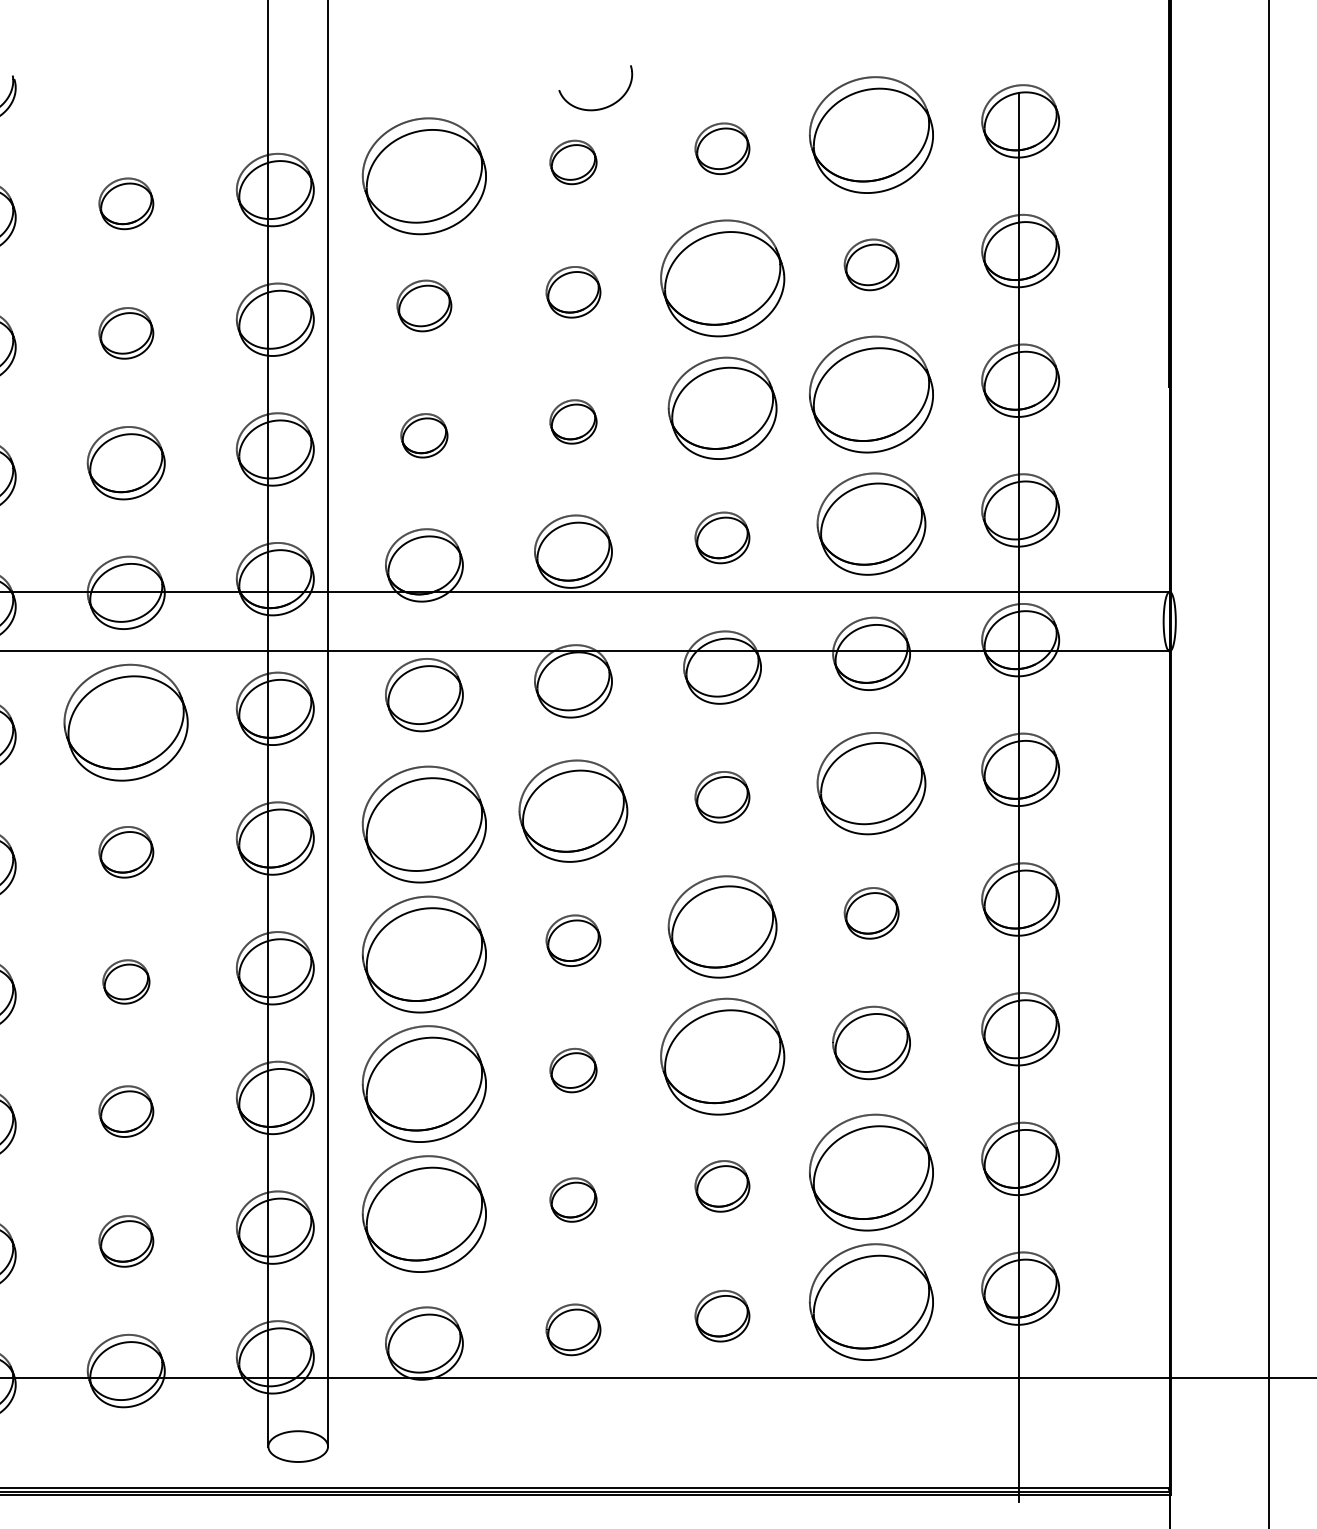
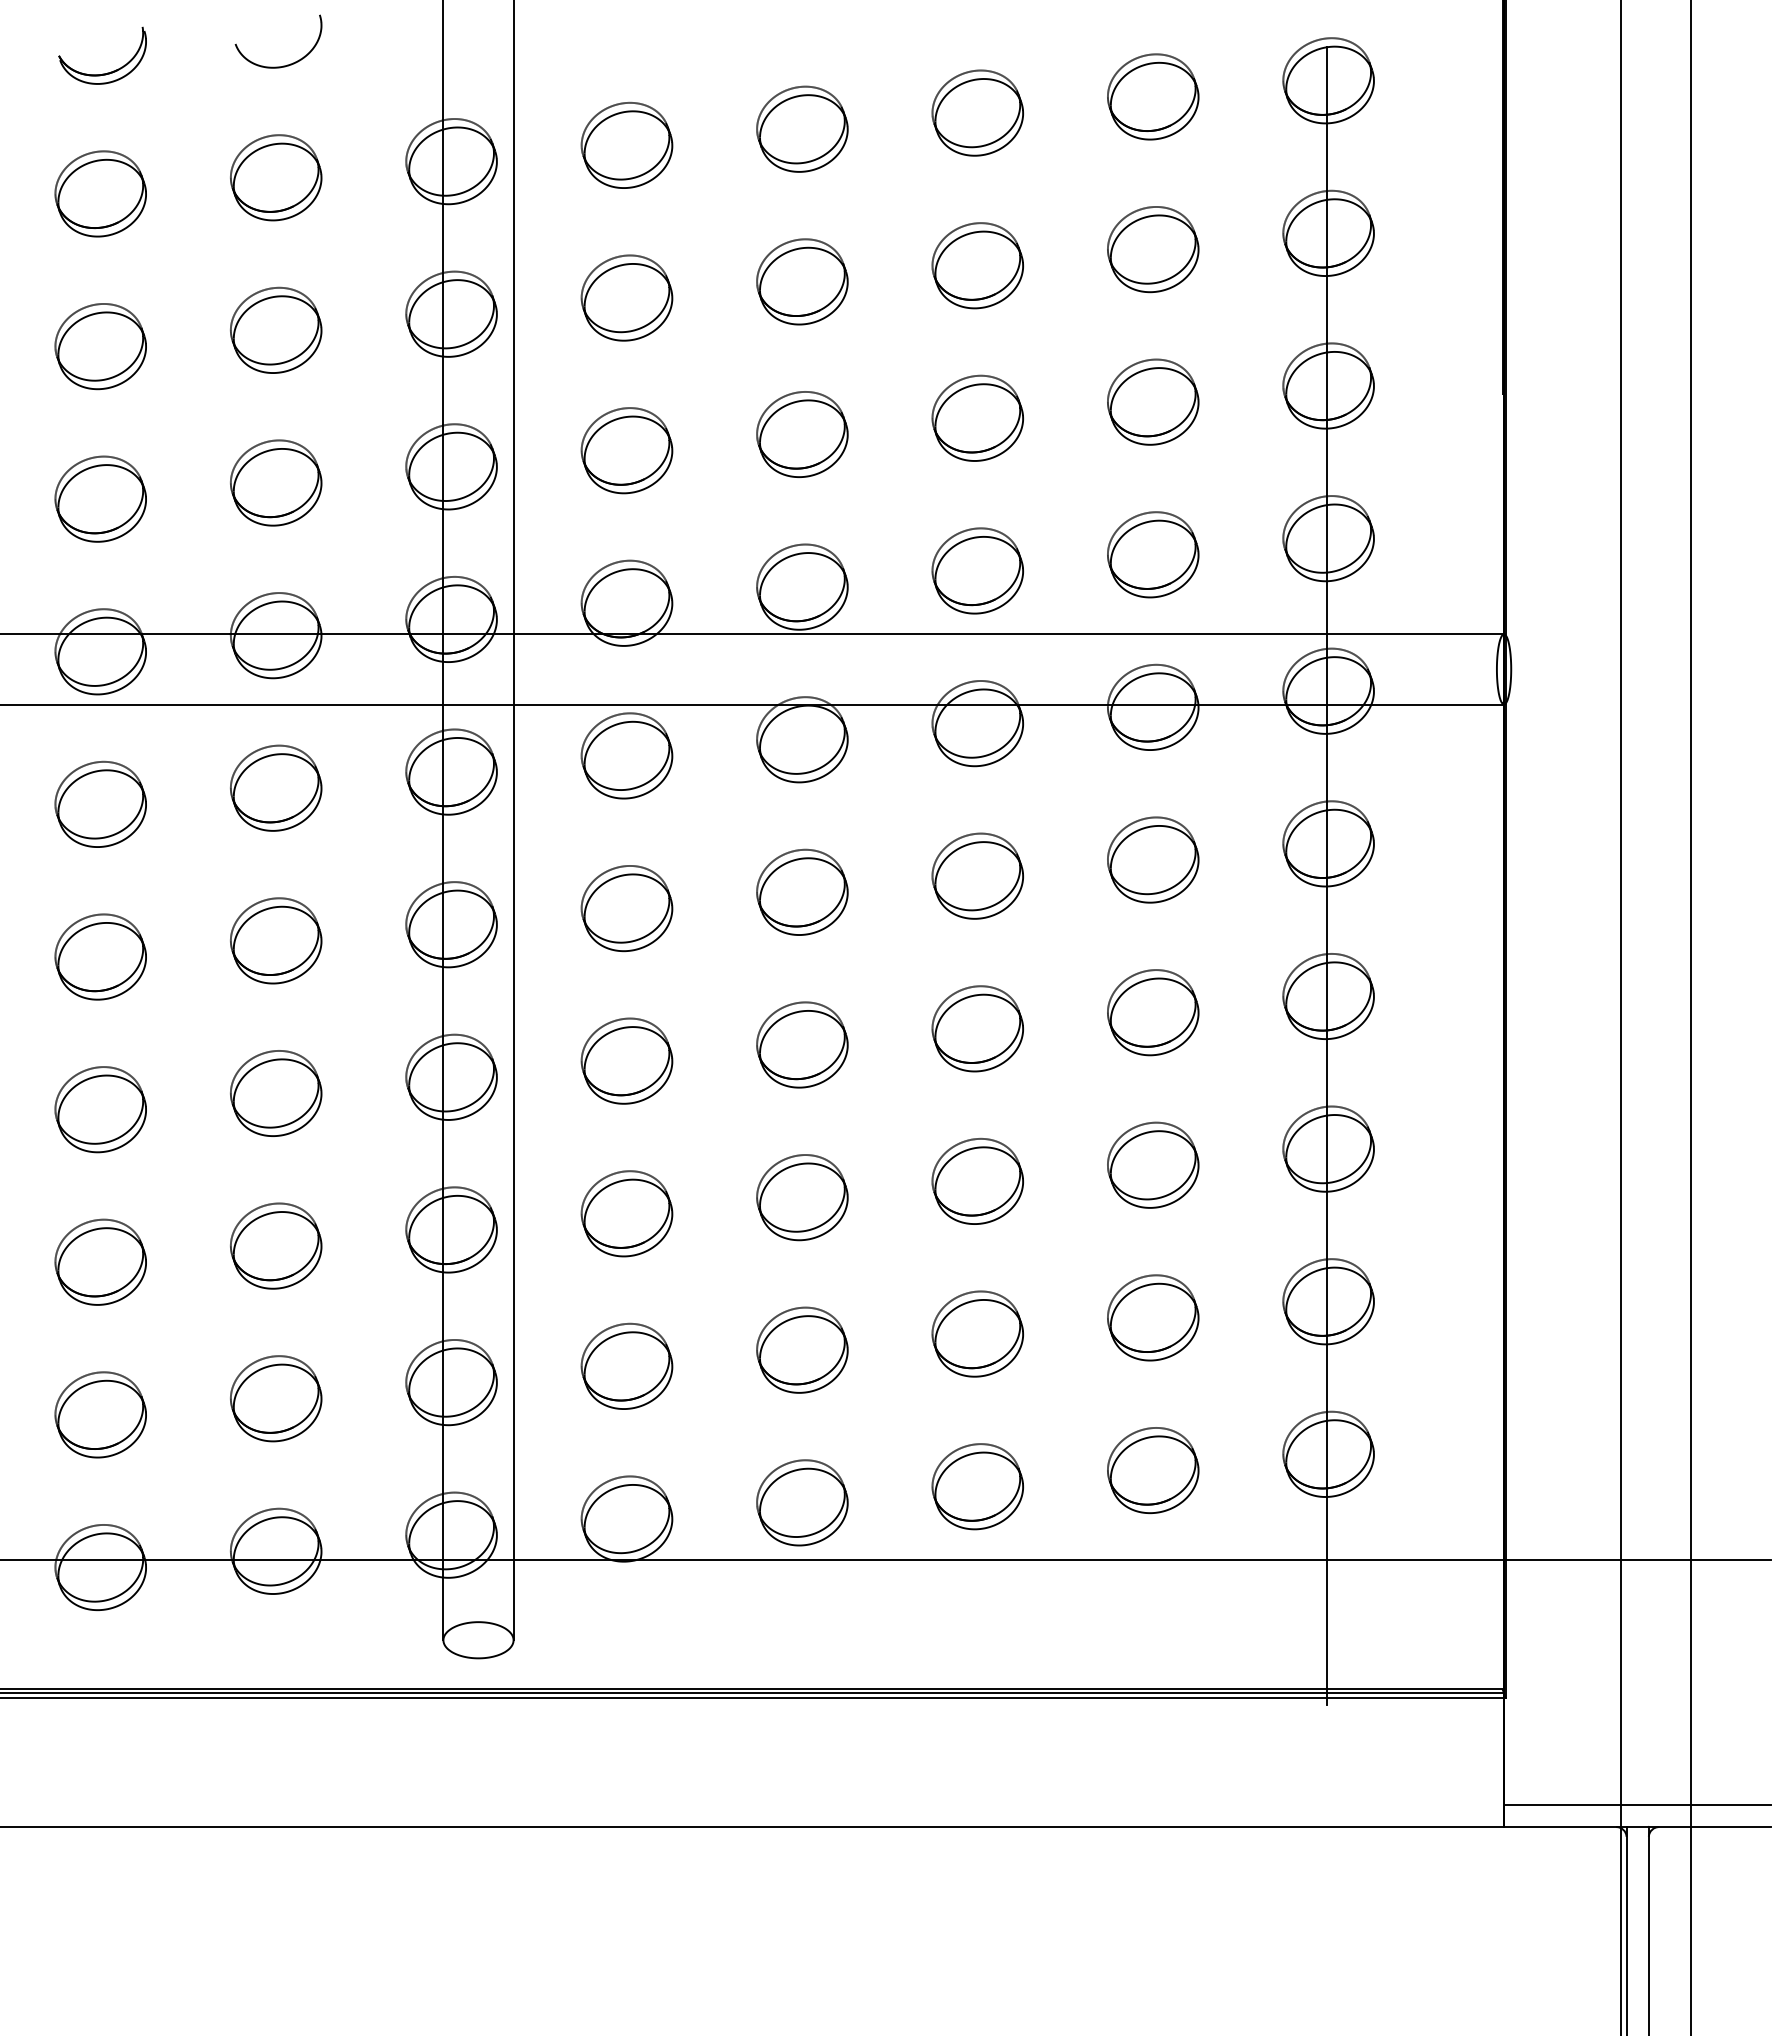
curve: (599, 108) -> (283, 65), moved
part: (871, 134) -> (1153, 96), size x0.62
part: (722, 148) -> (977, 112), size x1.43
part: (573, 161) -> (802, 128), size x1.67
part: (423, 176) -> (626, 145), size x0.62
part: (126, 203) -> (276, 177), size x1.43
part: (871, 264) -> (1153, 249), size x1.43
part: (722, 278) -> (977, 265), size x0.62
part: (573, 291) -> (802, 281), size x1.43
part: (423, 305) -> (626, 297), size x1.43
part: (126, 332) -> (276, 329), size x1.43
part: (871, 393) -> (1153, 401), size x0.62
part: (722, 407) -> (977, 417), size x0.71
part: (573, 421) -> (802, 434), size x1.67
part: (423, 435) -> (626, 450), size x1.67
part: (871, 523) -> (1153, 554), size x0.71
part: (722, 537) -> (977, 570), size x1.43
part: (126, 721) -> (276, 787), size x0.62
part: (871, 783) -> (1153, 859), size x0.71
part: (722, 796) -> (977, 875), size x1.43
part: (573, 810) -> (802, 891), size x0.71
part: (423, 824) -> (626, 908), size x0.62
part: (126, 851) -> (276, 940), size x1.43
part: (871, 913) -> (1153, 1012), size x1.43
part: (722, 926) -> (977, 1028), size x0.71
part: (573, 940) -> (802, 1044), size x1.43
part: (423, 953) -> (626, 1060), size x0.62
part: (126, 981) -> (276, 1093), size x1.67
part: (722, 1056) -> (977, 1181), size x0.62
part: (573, 1070) -> (802, 1197), size x1.67
part: (423, 1083) -> (626, 1213), size x0.62
part: (126, 1111) -> (276, 1245), size x1.43
part: (871, 1172) -> (1153, 1317), size x0.62
part: (722, 1185) -> (977, 1333), size x1.43
part: (573, 1199) -> (802, 1349), size x1.67
part: (423, 1213) -> (626, 1365), size x0.62
part: (126, 1241) -> (276, 1398), size x1.43
part: (871, 1302) -> (1153, 1470), size x0.62
part: (722, 1315) -> (977, 1486), size x1.43
part: (573, 1329) -> (802, 1502), size x1.43

